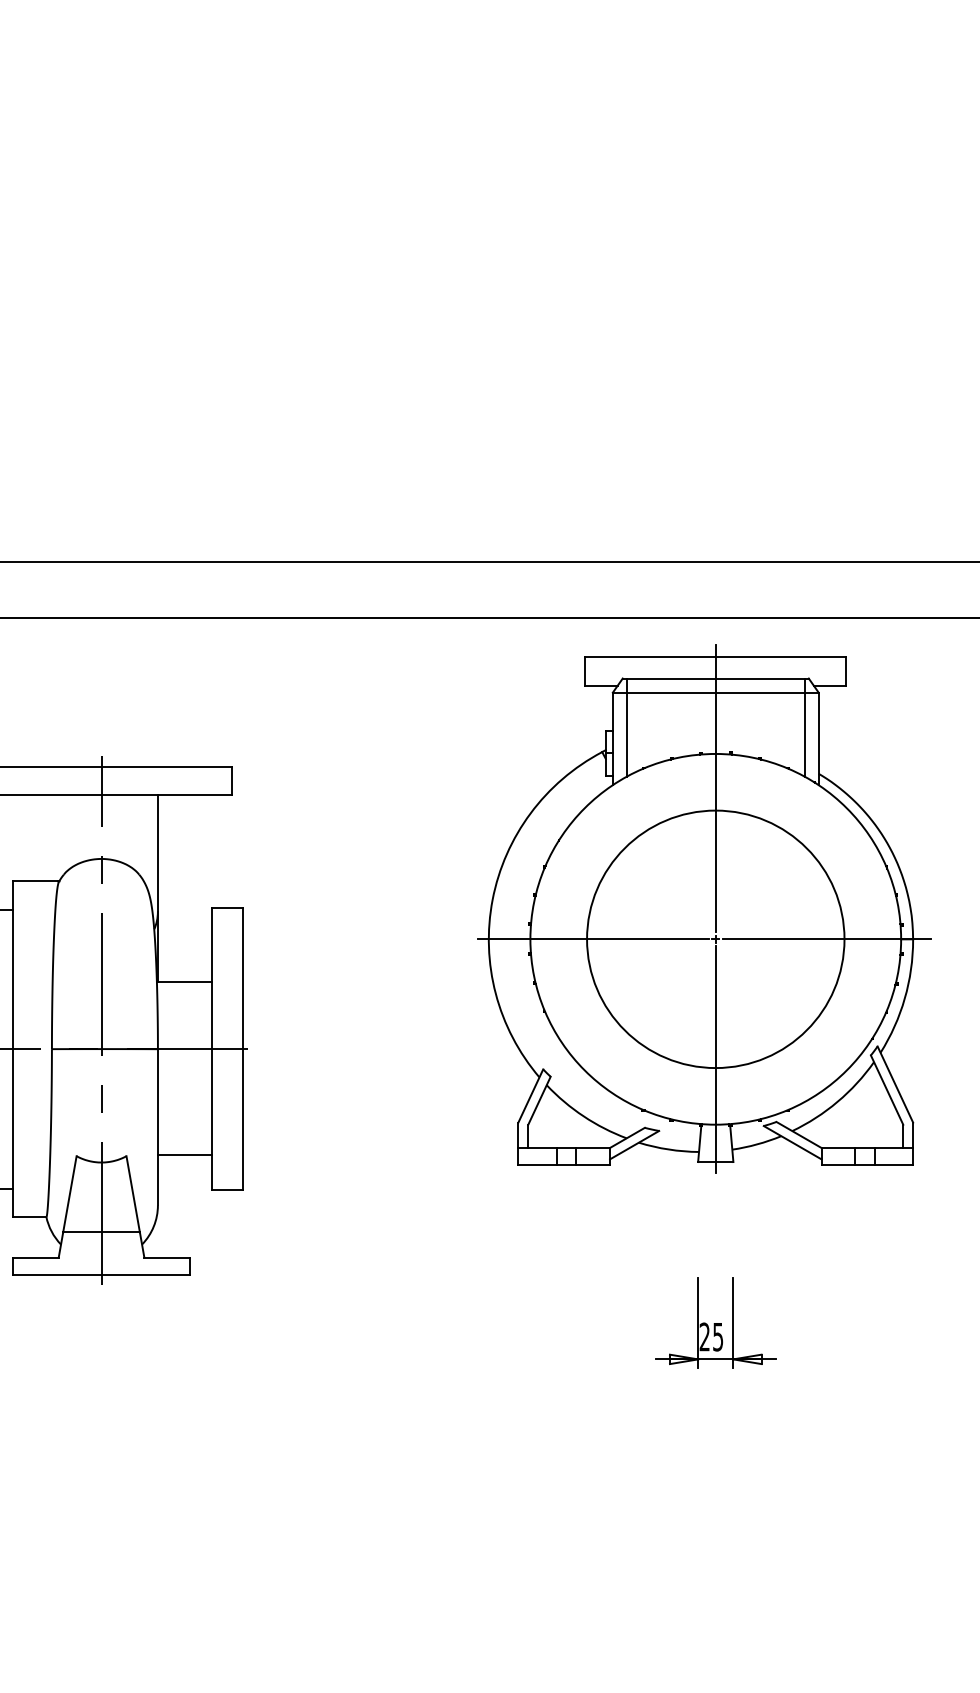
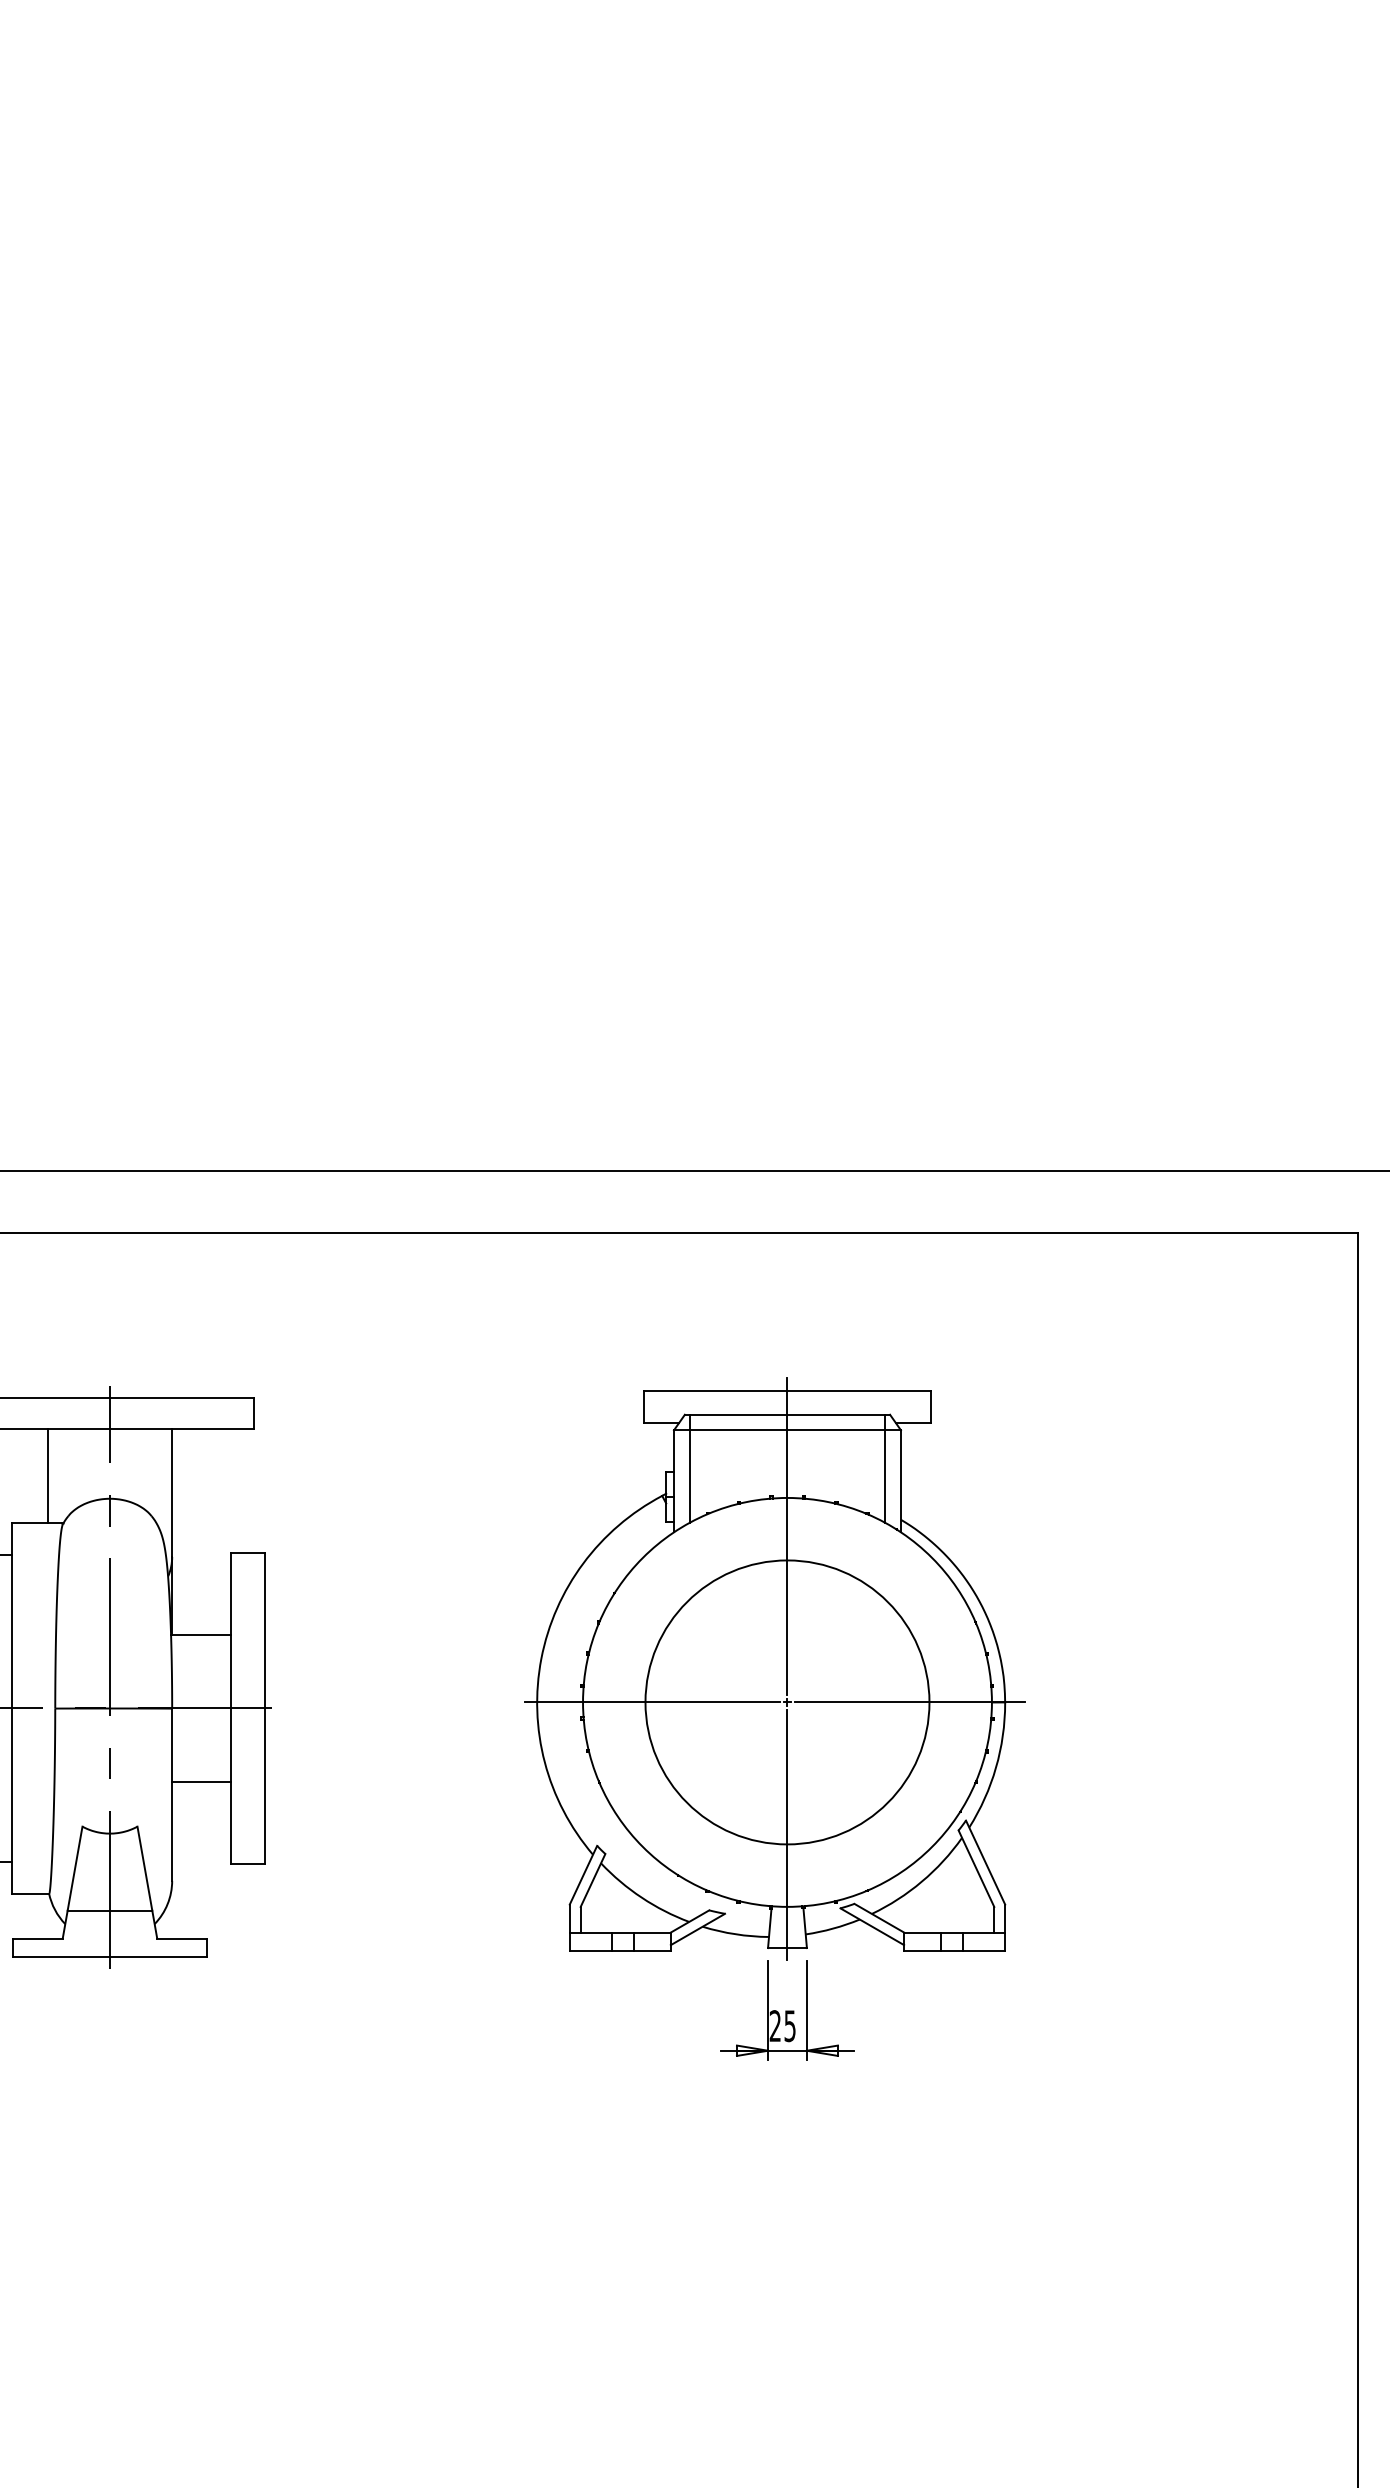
line: (44, 837) -> (47, 1475), added
part: (704, 908) -> (774, 1668), moved
line: (184, 1155) -> (201, 1782), moved

